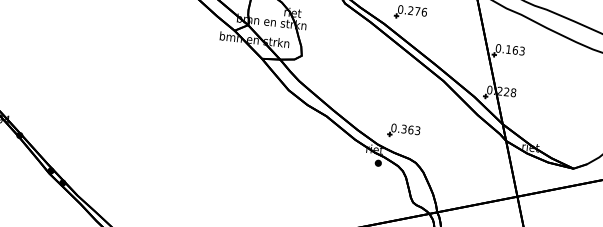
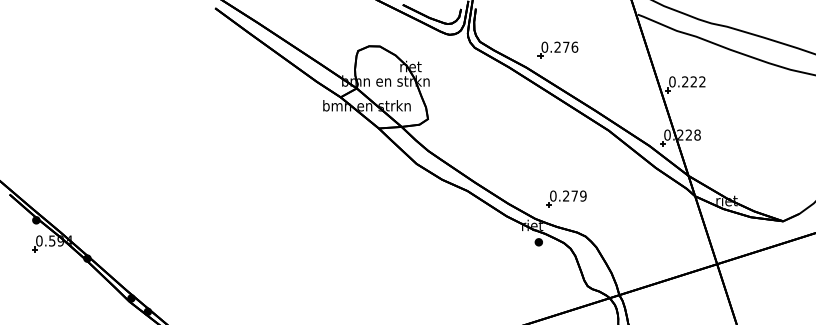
text: (515, 50) -> (693, 81), 0.163 -> 0.222
text: (410, 129) -> (574, 195), 0.363 -> 0.279

